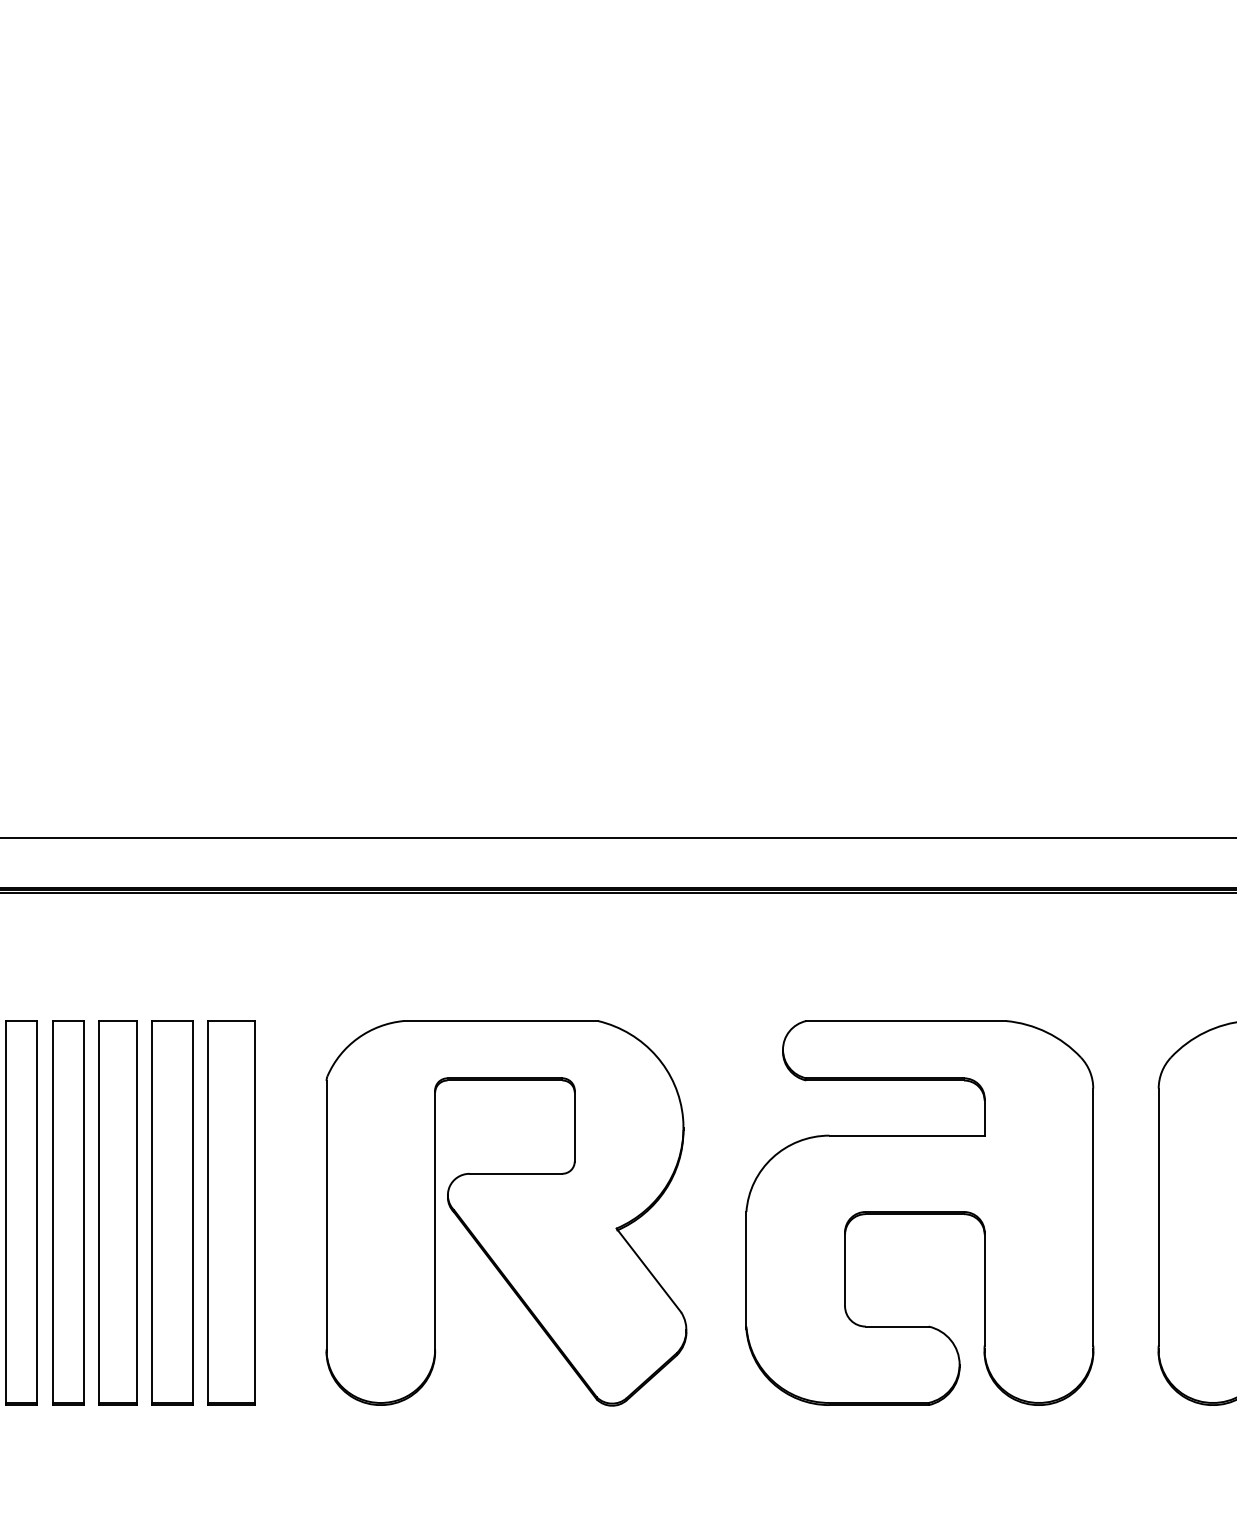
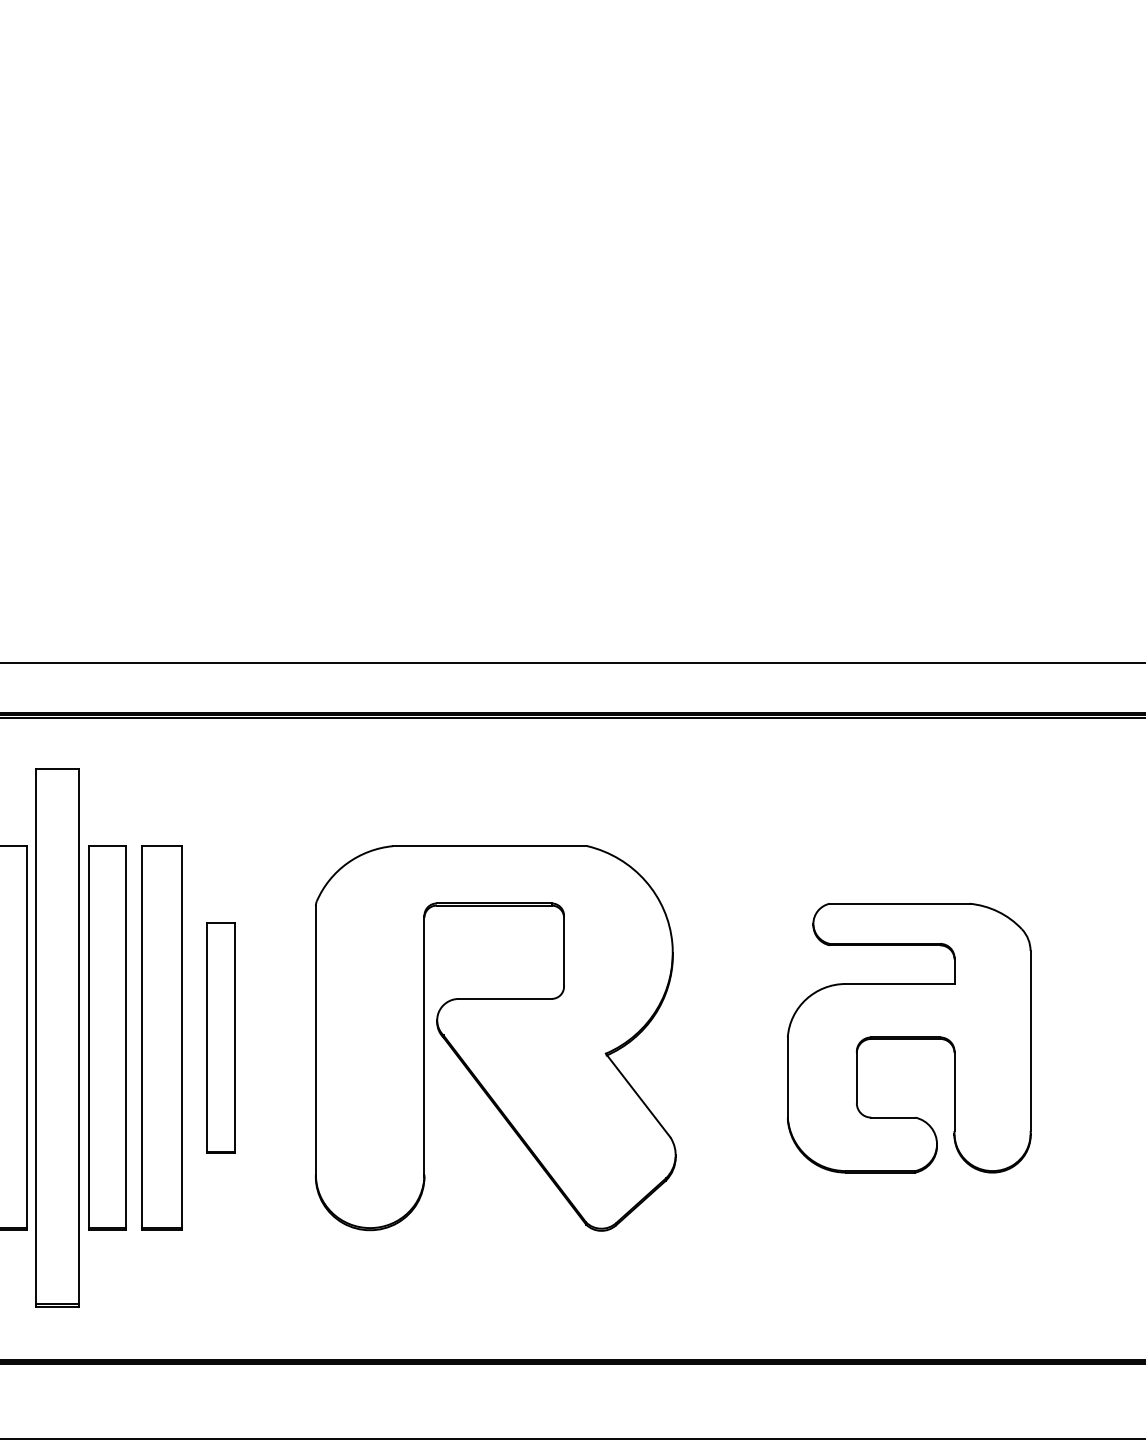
part: (68, 1212) -> (57, 1037), size x1.4
part: (231, 1212) -> (220, 1037), size x0.6
part: (919, 1212) -> (908, 1037), size x0.7

